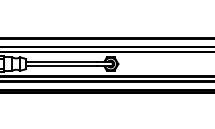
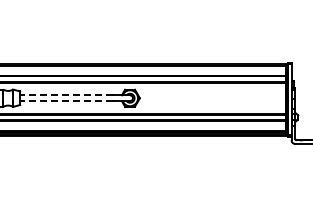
line: (60, 61) -> (65, 95), solid -> dashed
line: (60, 66) -> (65, 101), solid -> dashed

